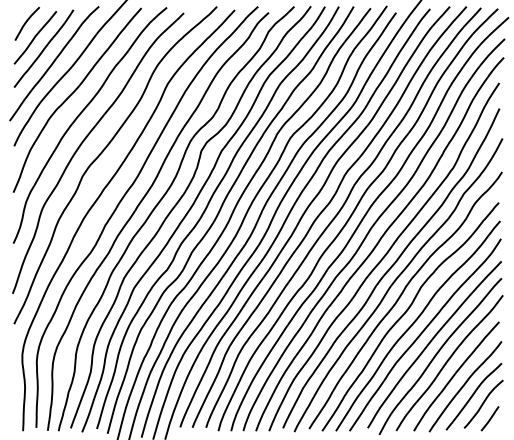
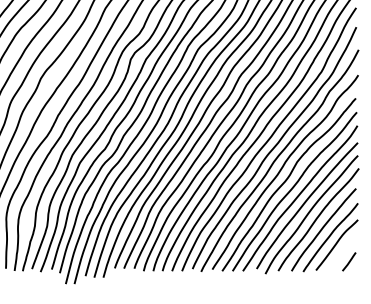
curve: (483, 403) -> (344, 250), removed

